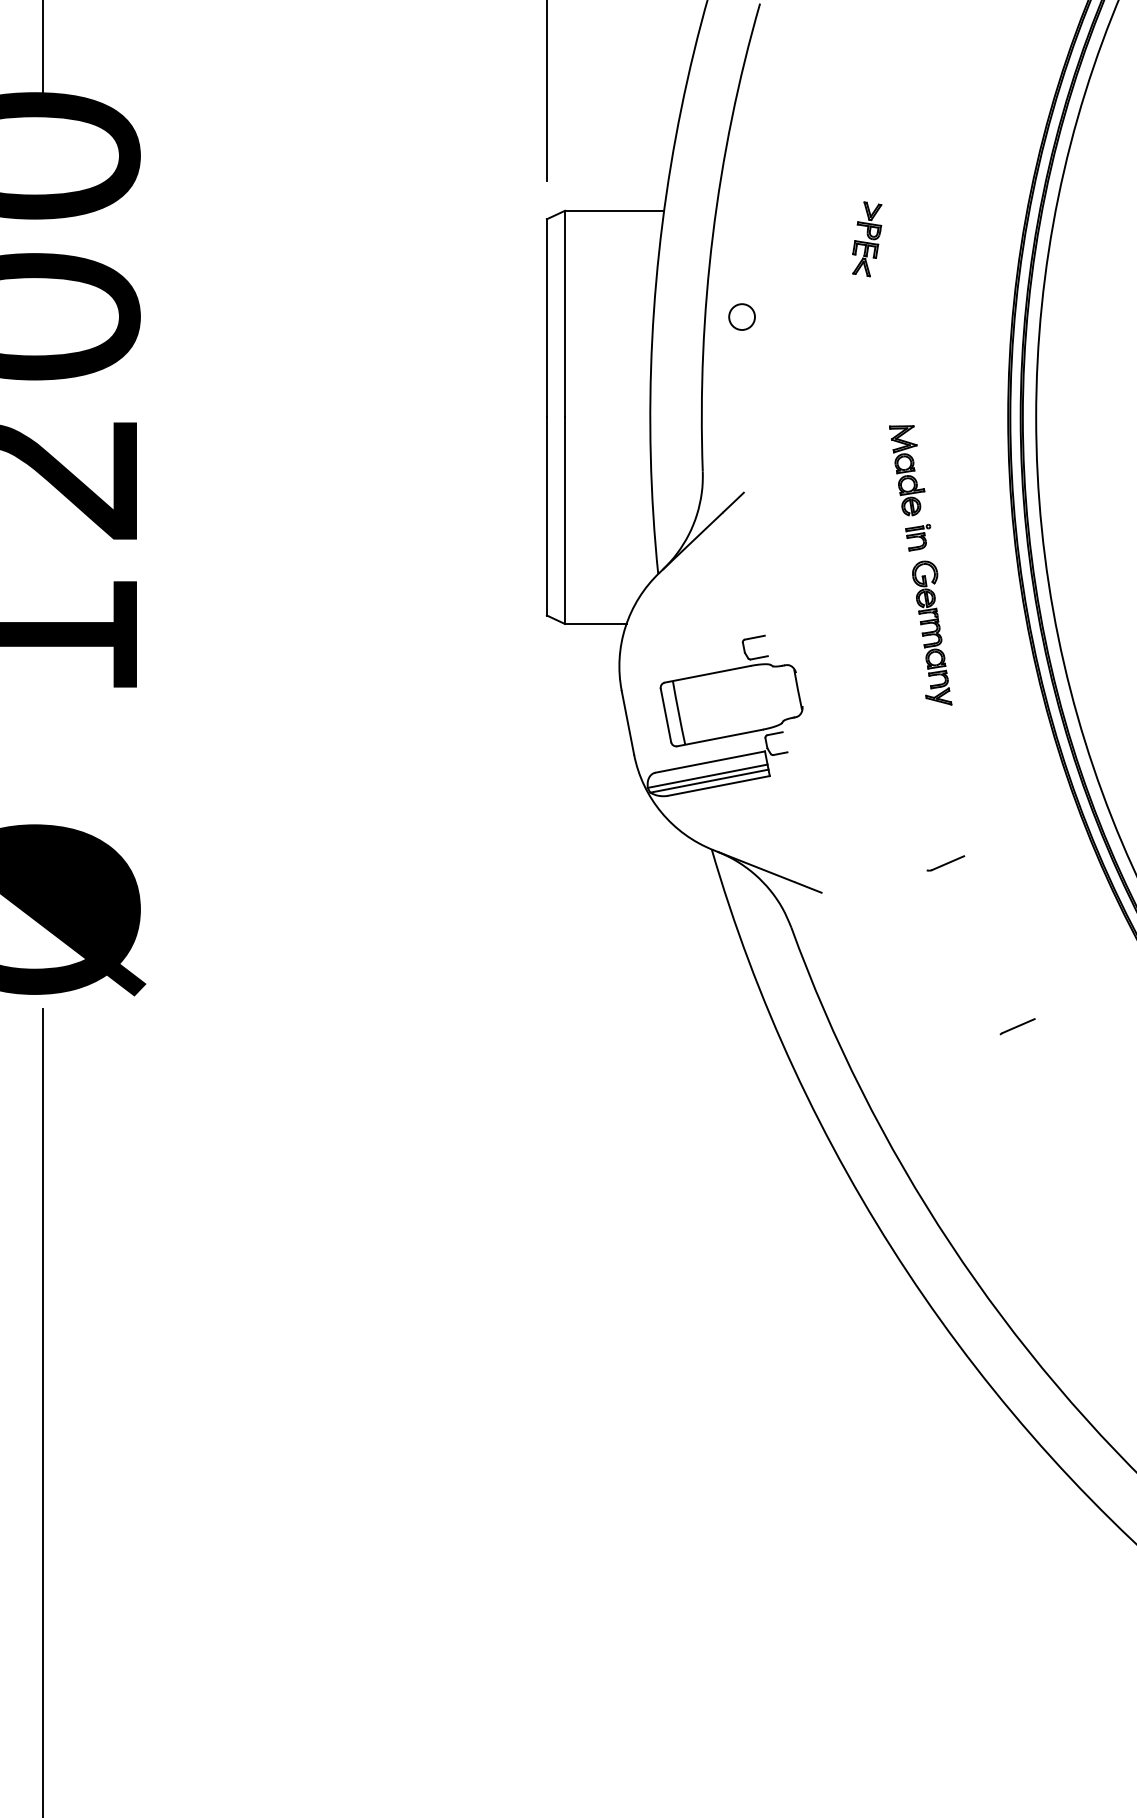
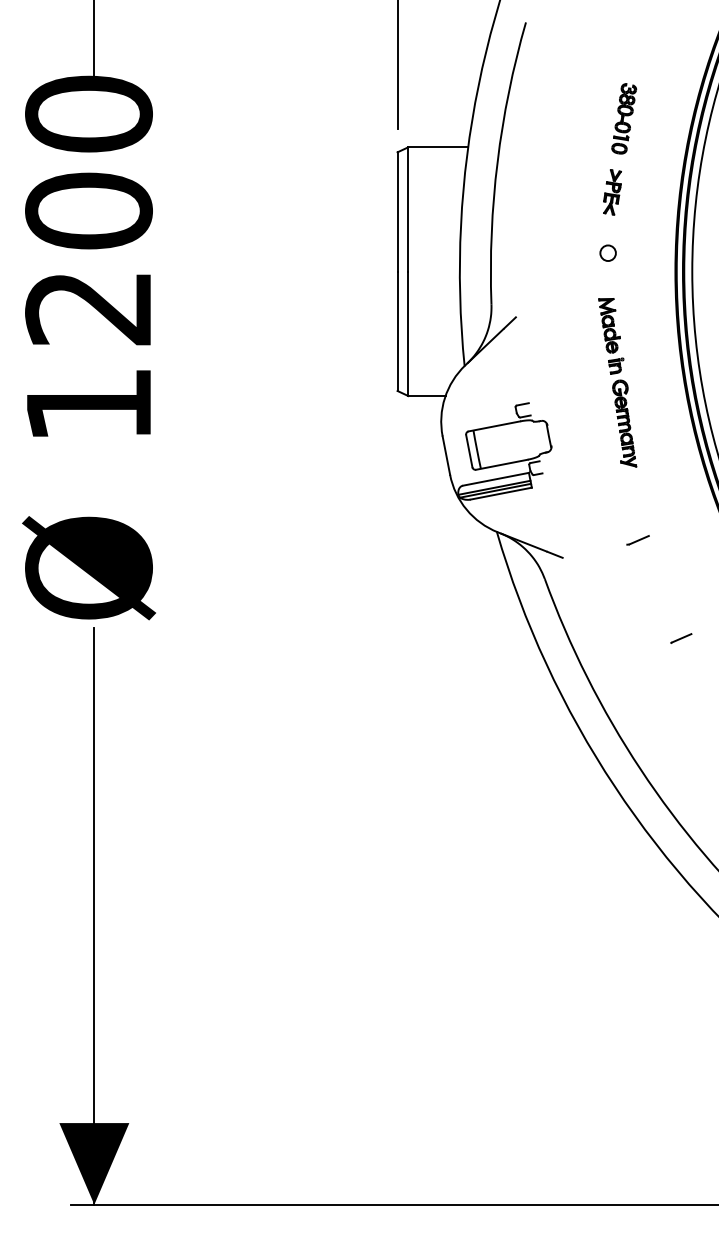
part: (923, 163) -> (624, 118), added
part: (867, 239) -> (612, 192), moved
circle: (741, 315) -> (607, 252), moved
part: (920, 564) -> (617, 382), moved

